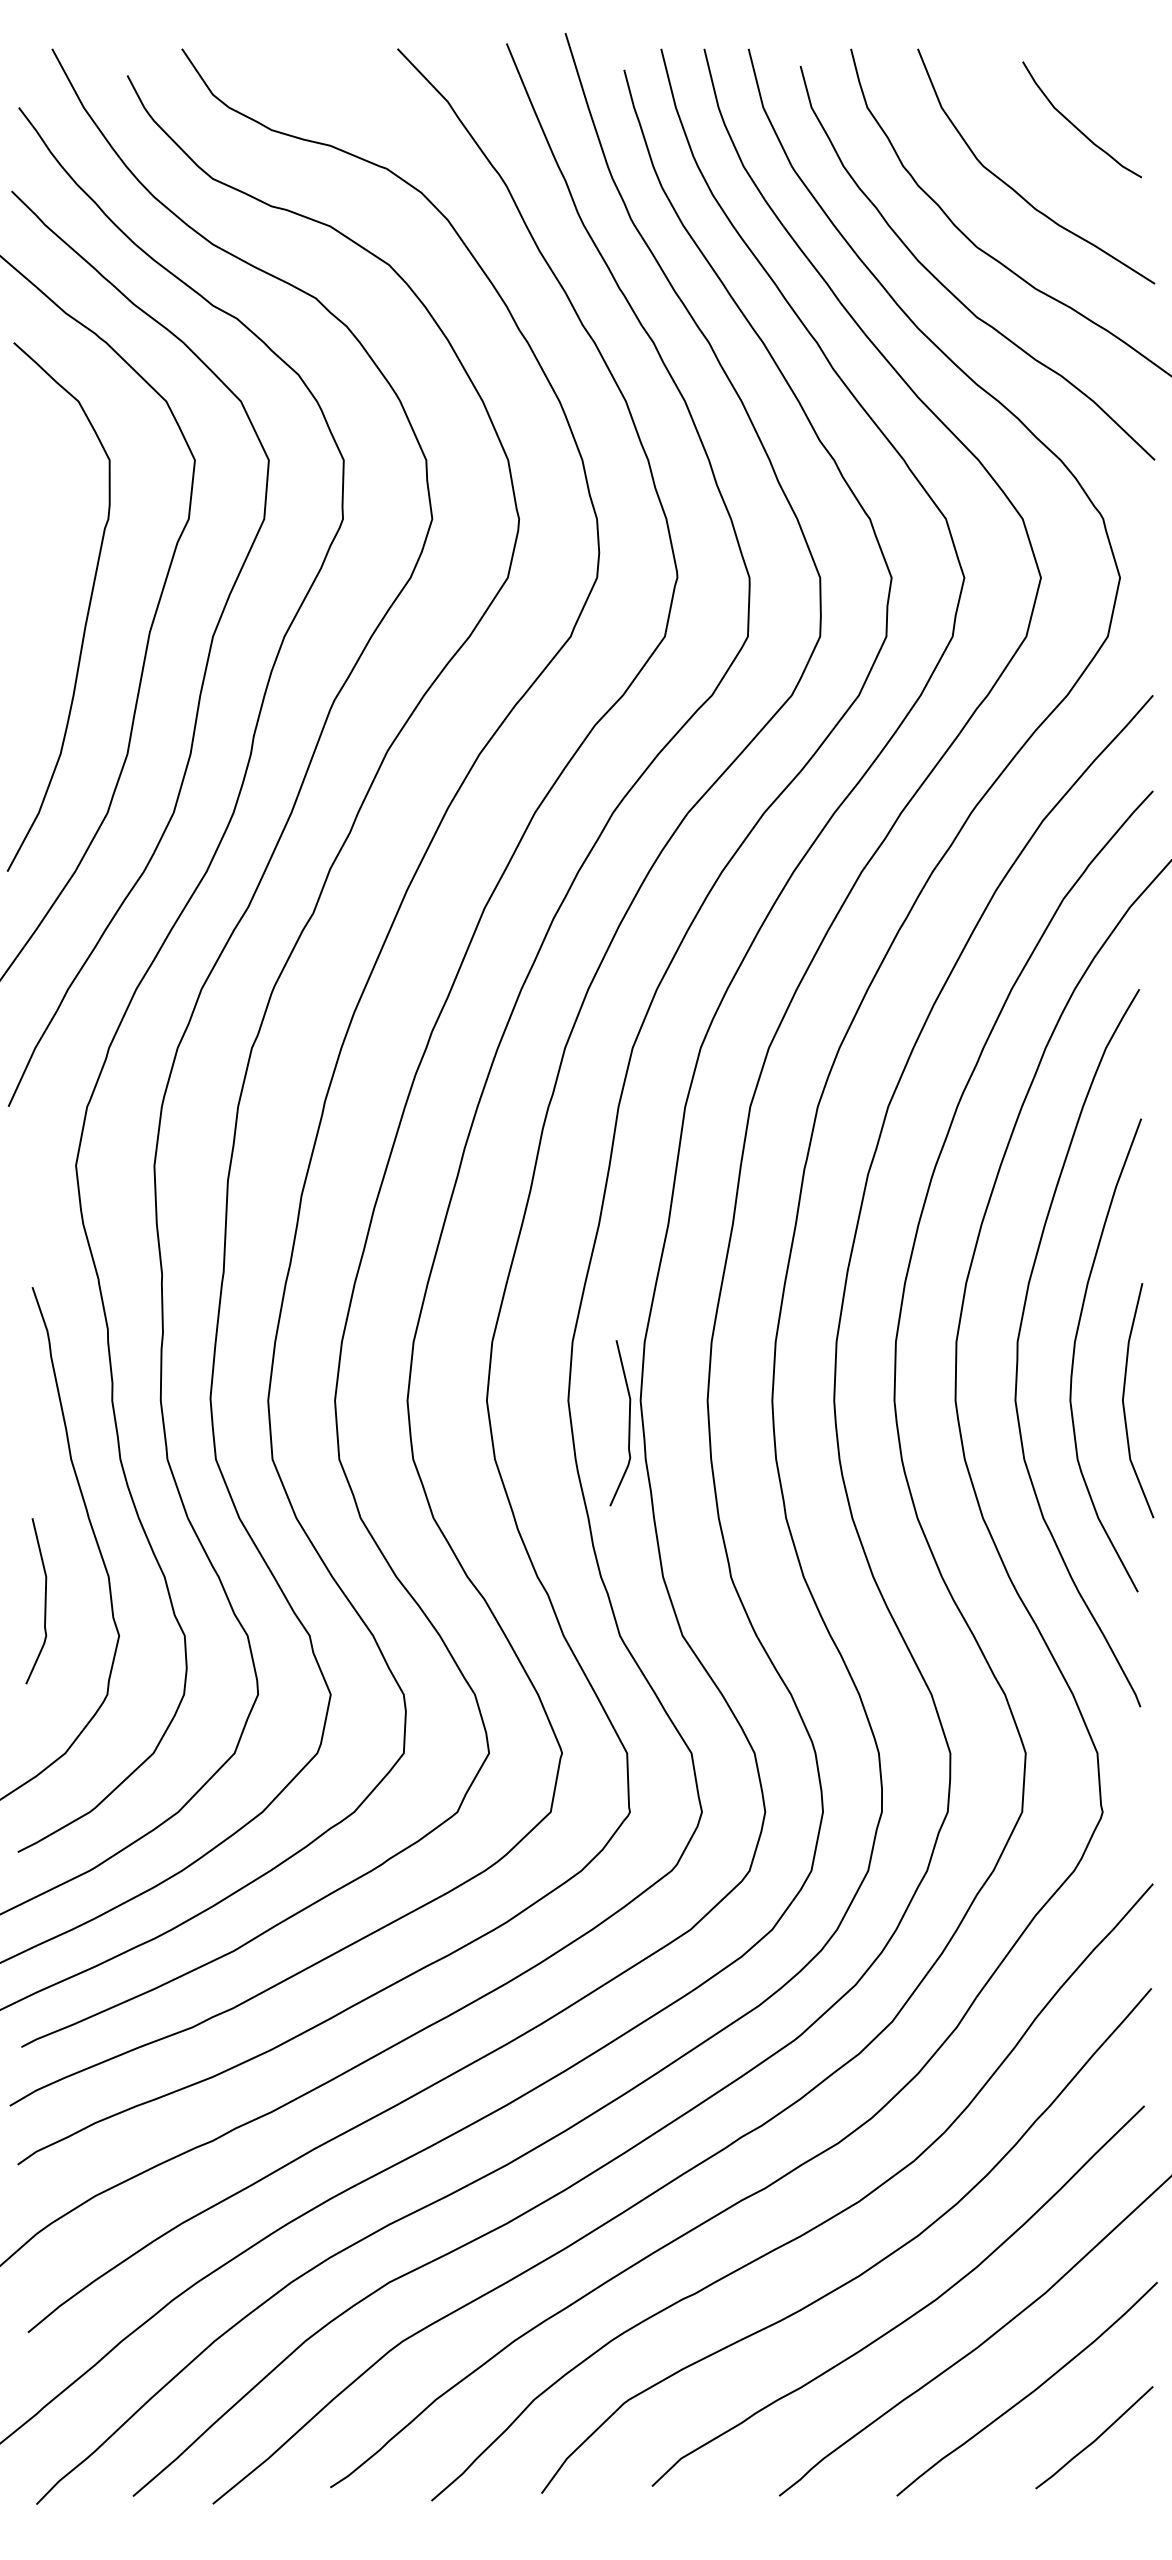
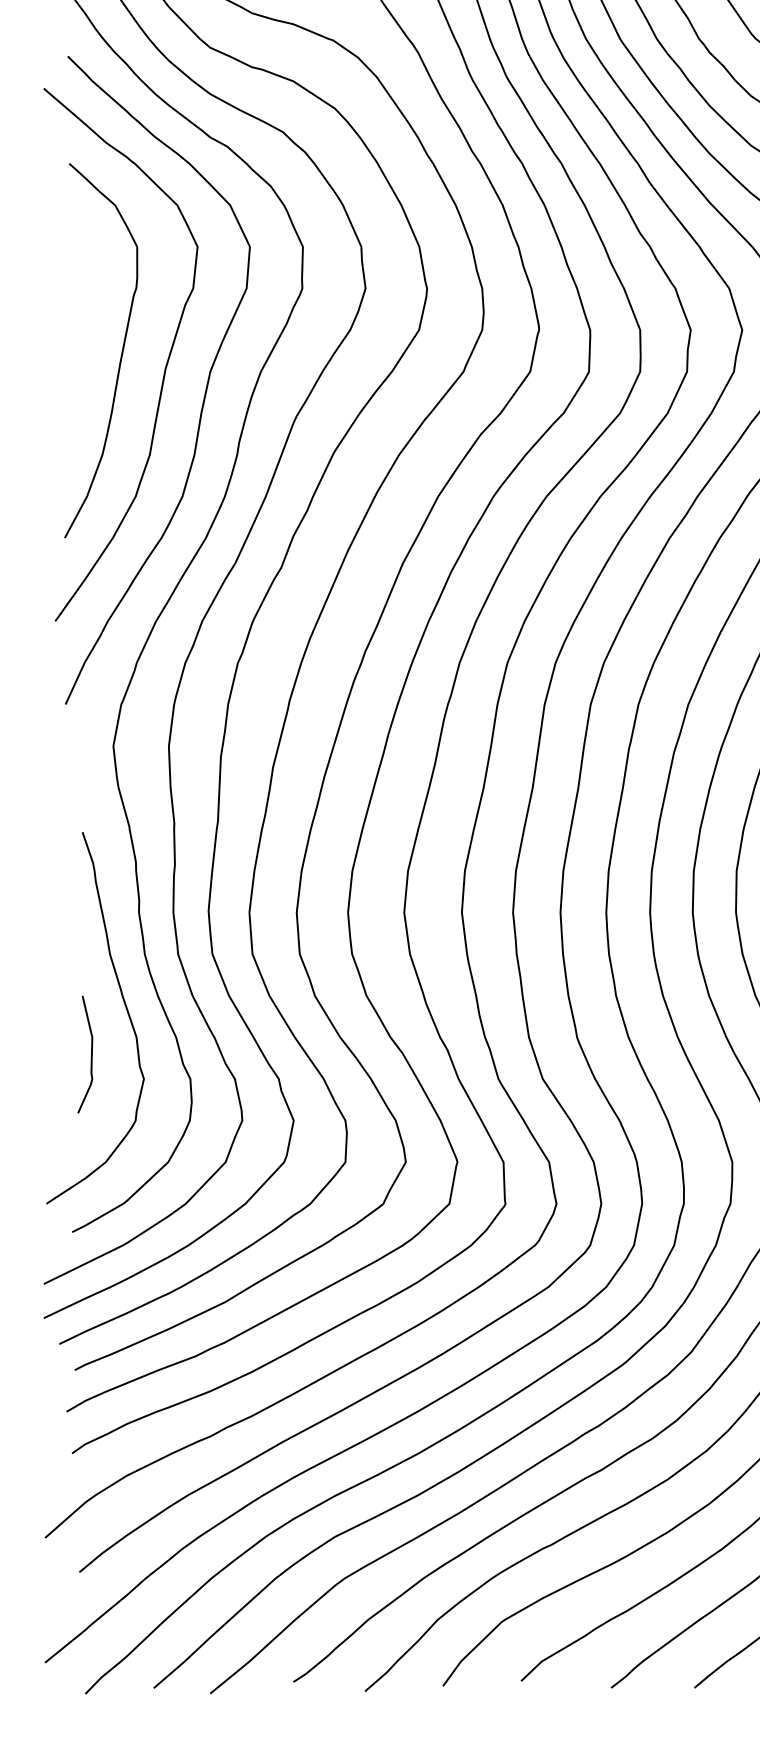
curve: (628, 1423) -> (504, 928), removed

